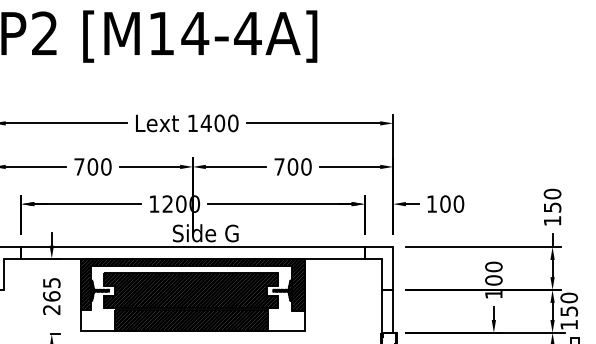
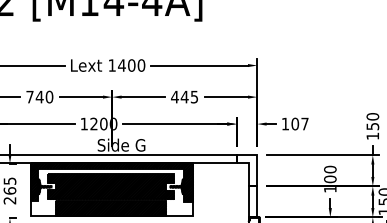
text: (92, 166) -> (39, 96), 700 -> 740
text: (292, 166) -> (184, 96), 700 -> 445
text: (458, 203) -> (304, 123), 100 -> 107

